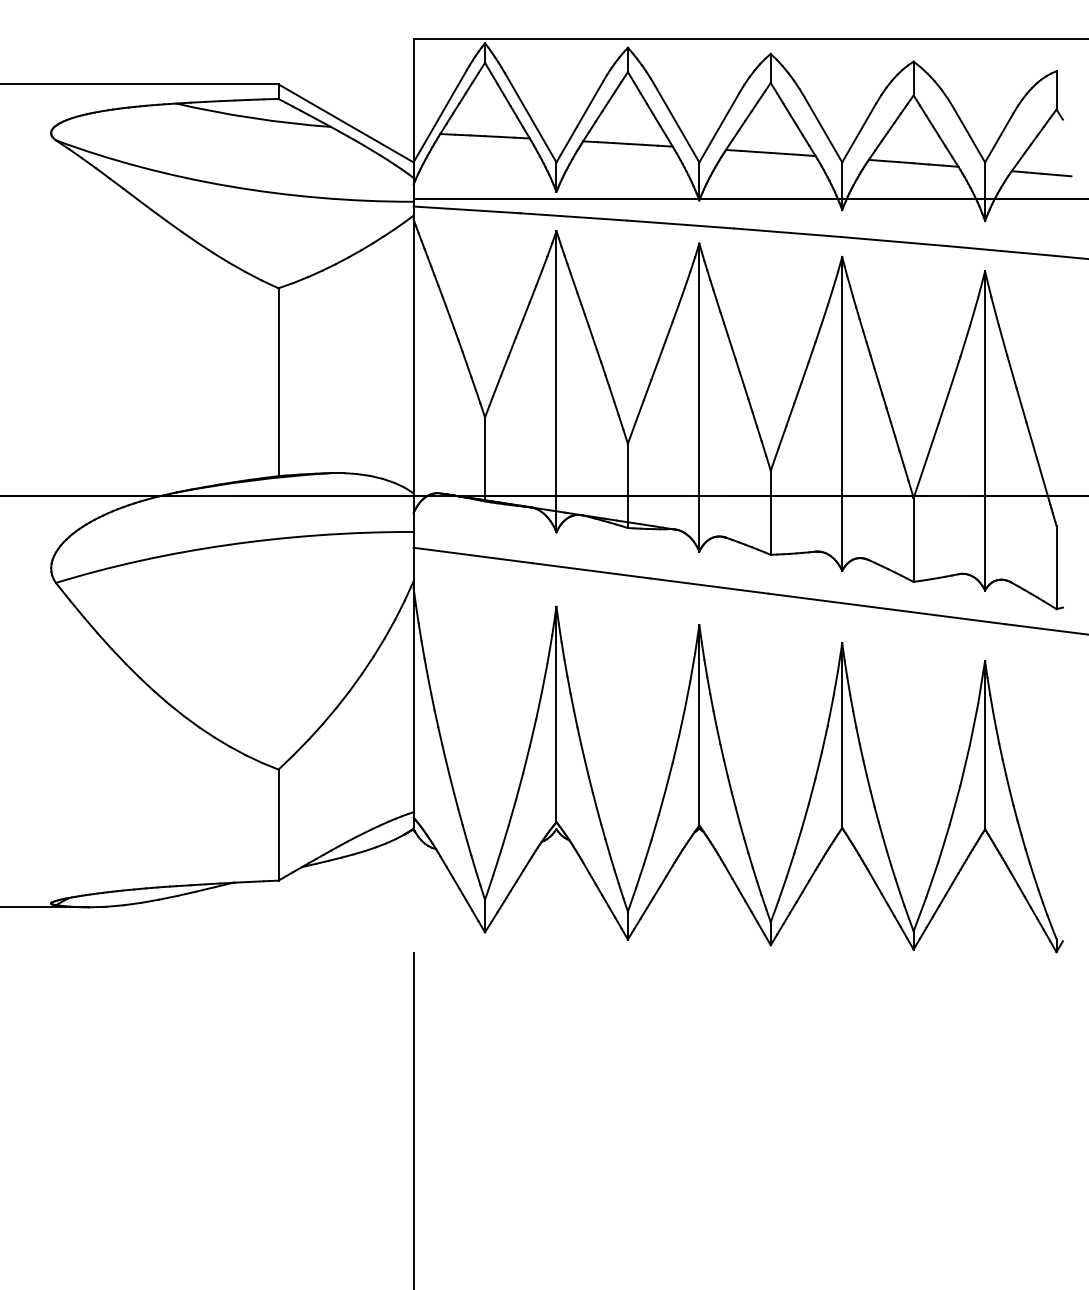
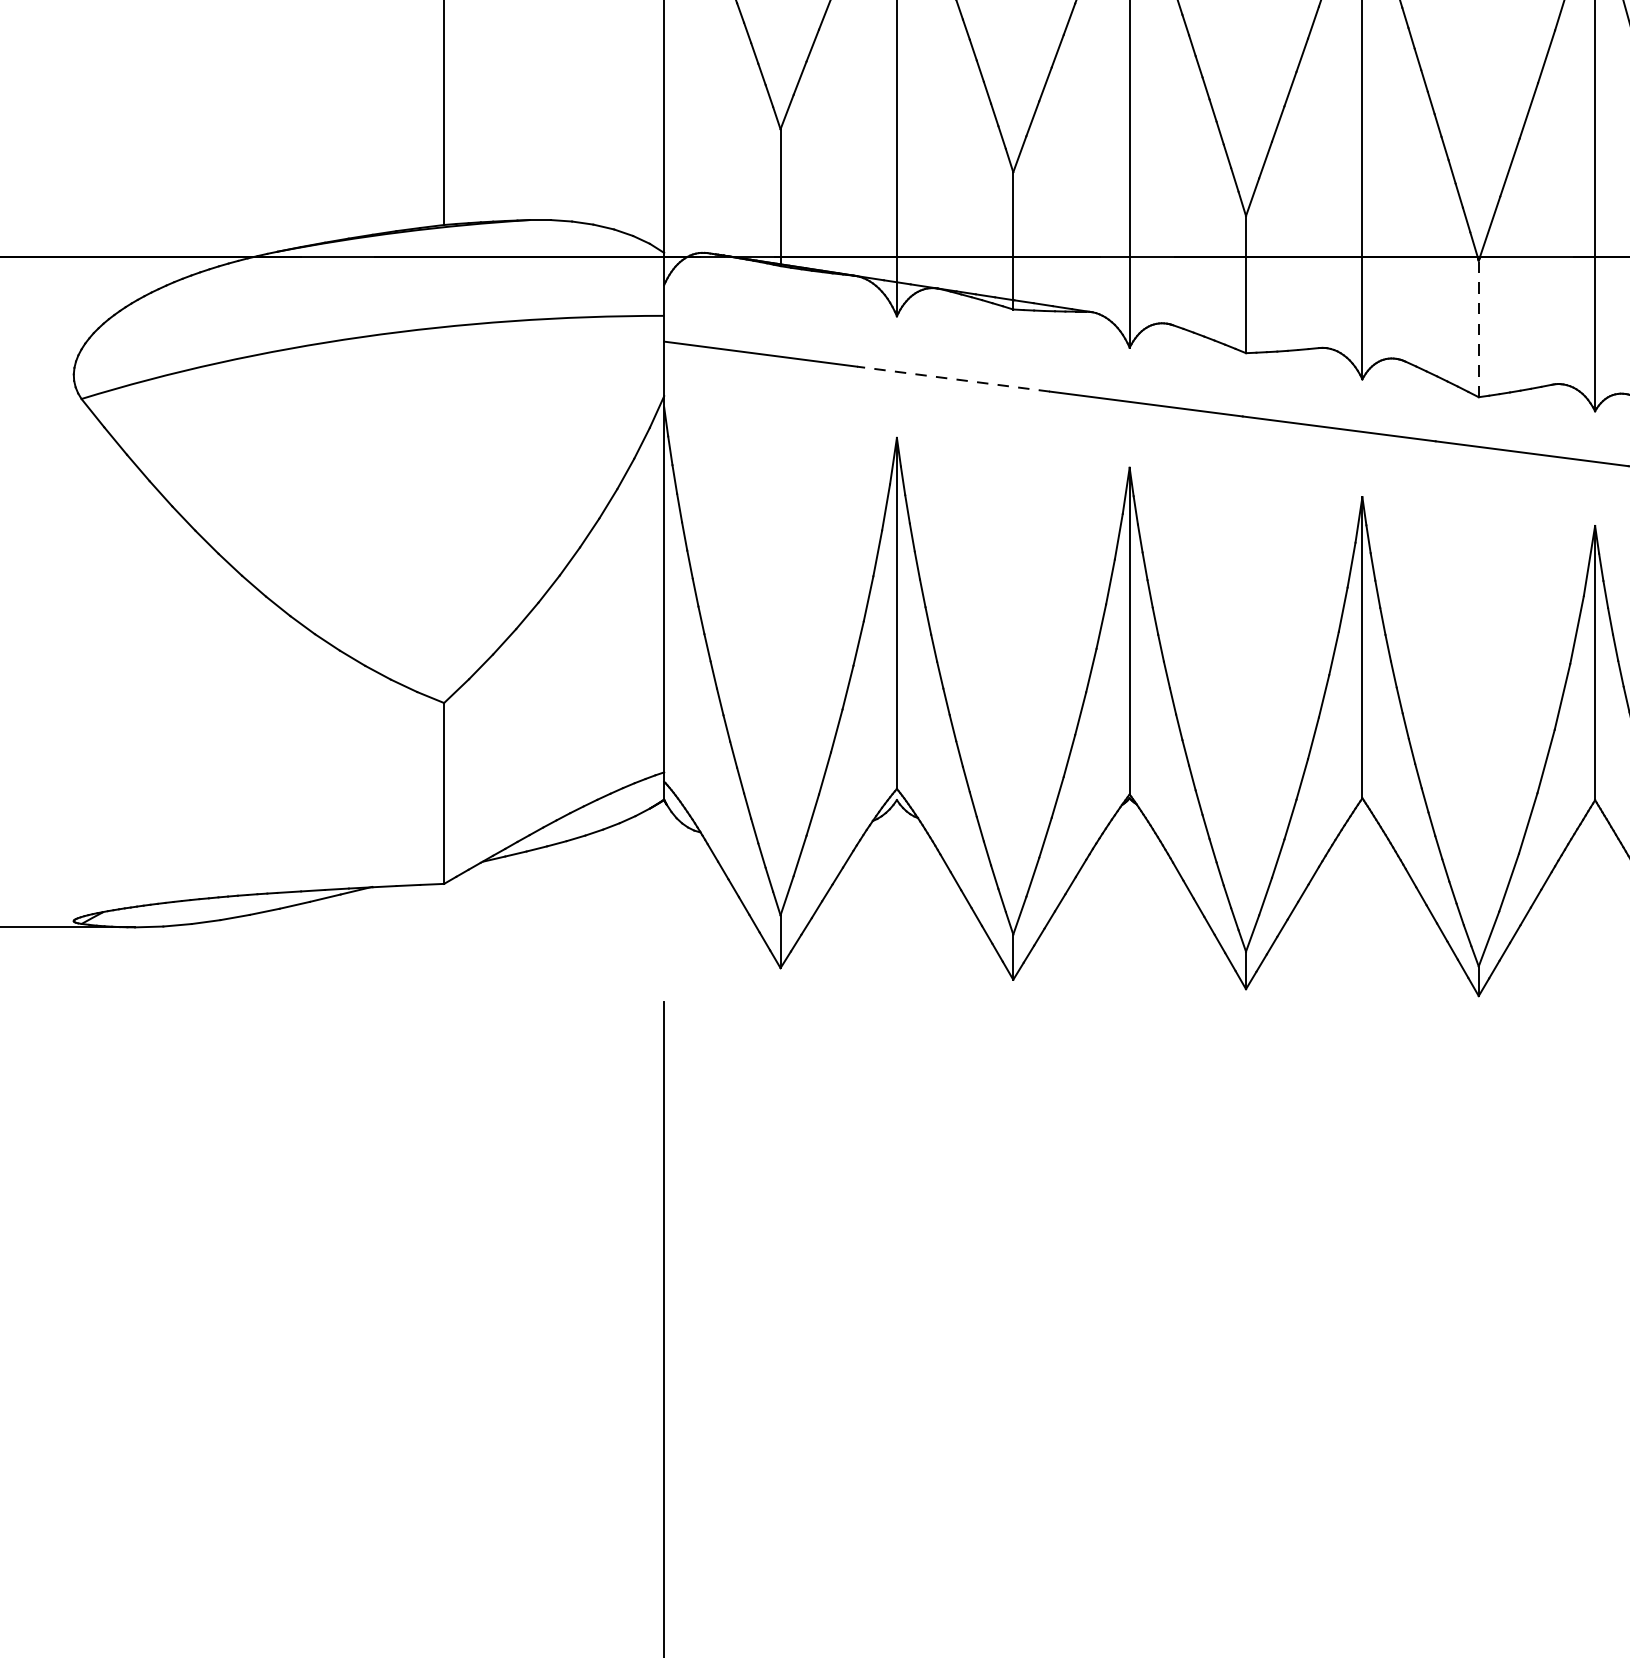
line: (913, 539) -> (1478, 328), solid -> dashed
line: (591, 570) -> (953, 378), solid -> dashed

